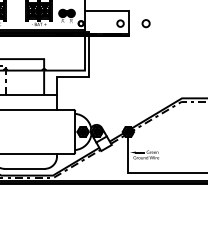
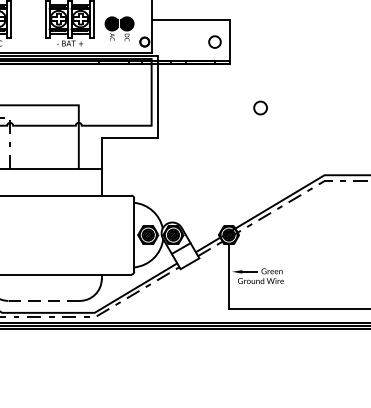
circle: (145, 23) -> (259, 107), moved
line: (24, 168) -> (43, 300), solid -> dashed

